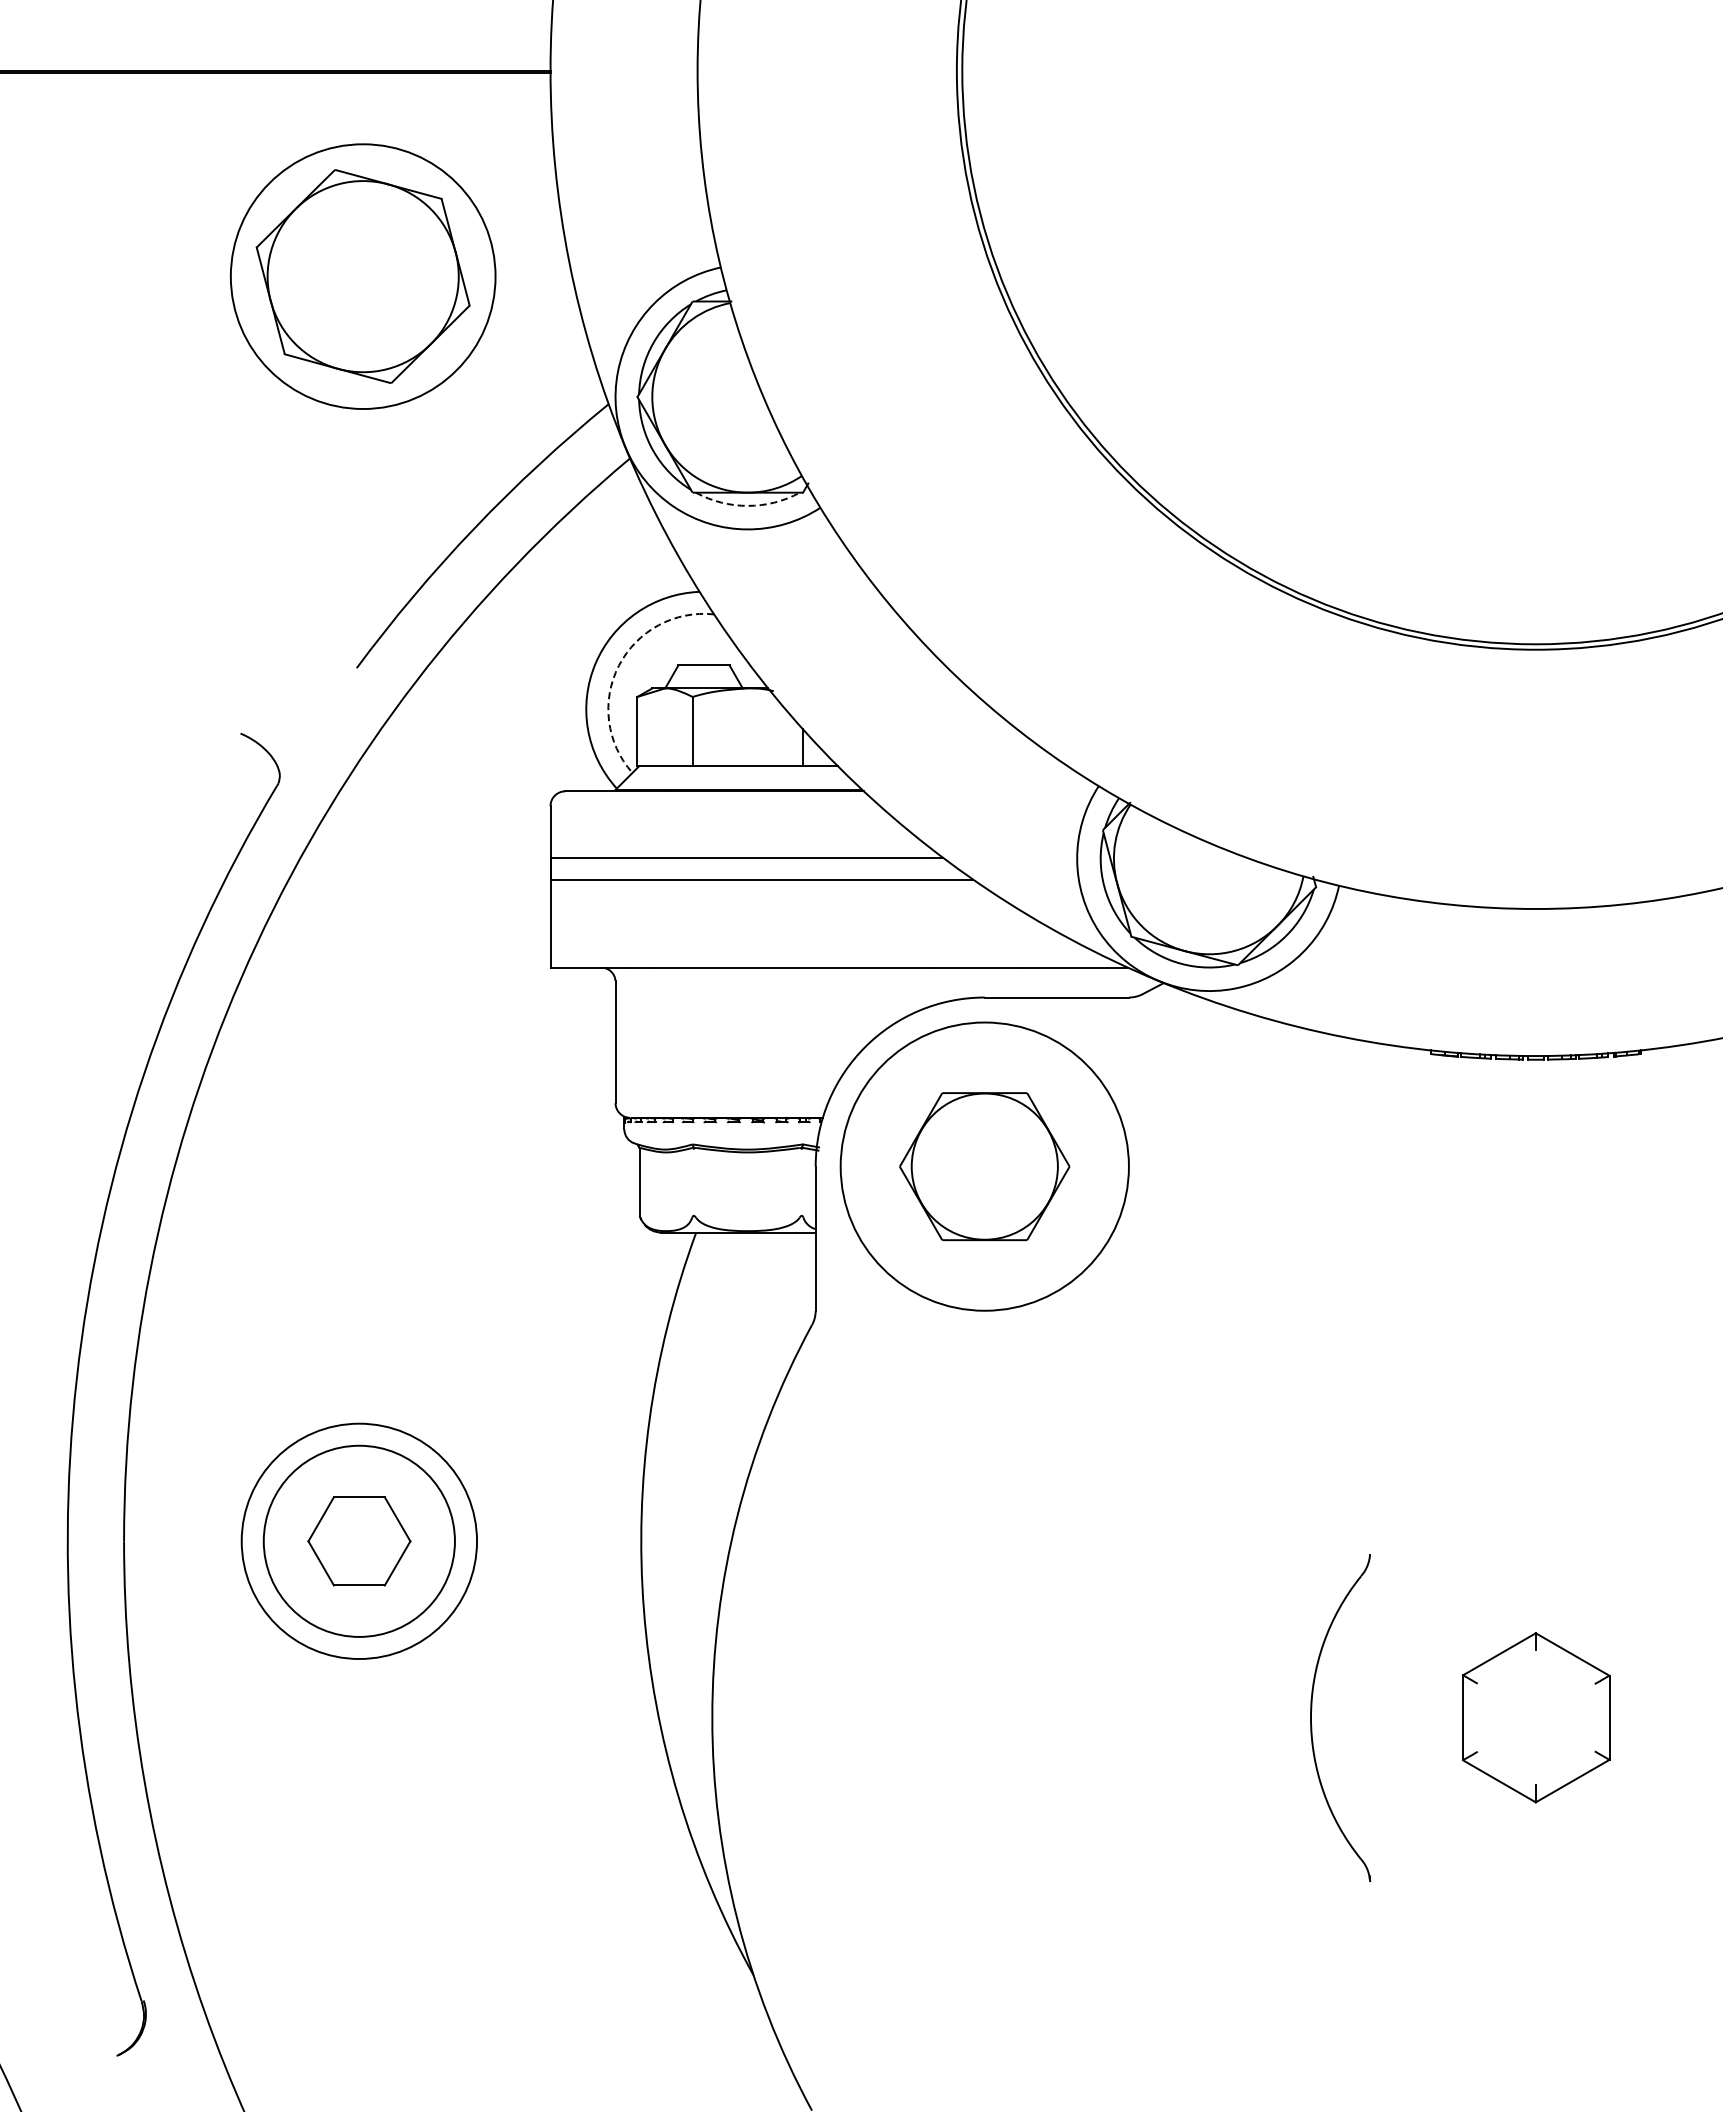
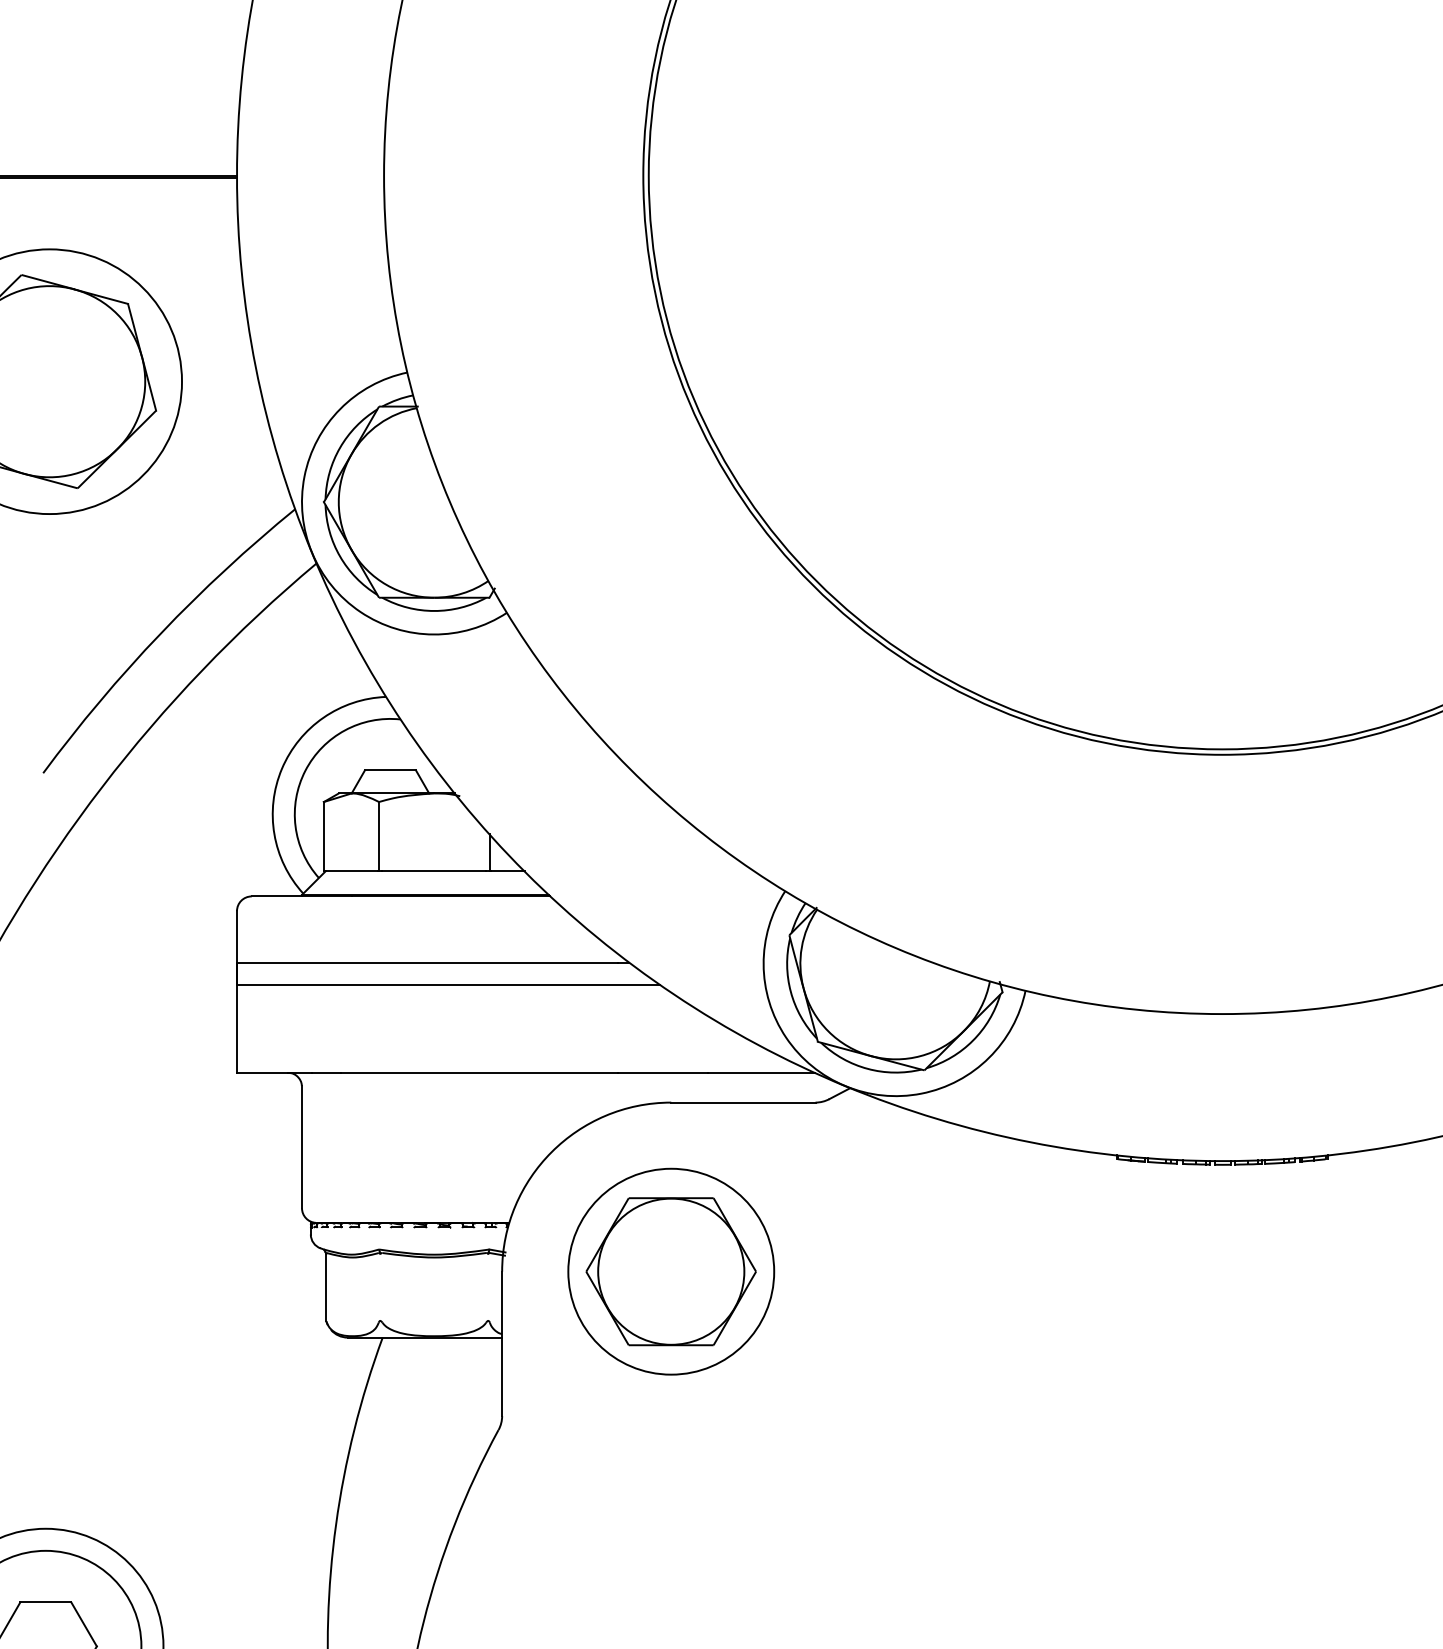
arc: (747, 505) -> (433, 610), dashed -> solid
arc: (618, 665) -> (304, 770), dashed -> solid
circle: (984, 1166) -> (670, 1271), size x0.71

